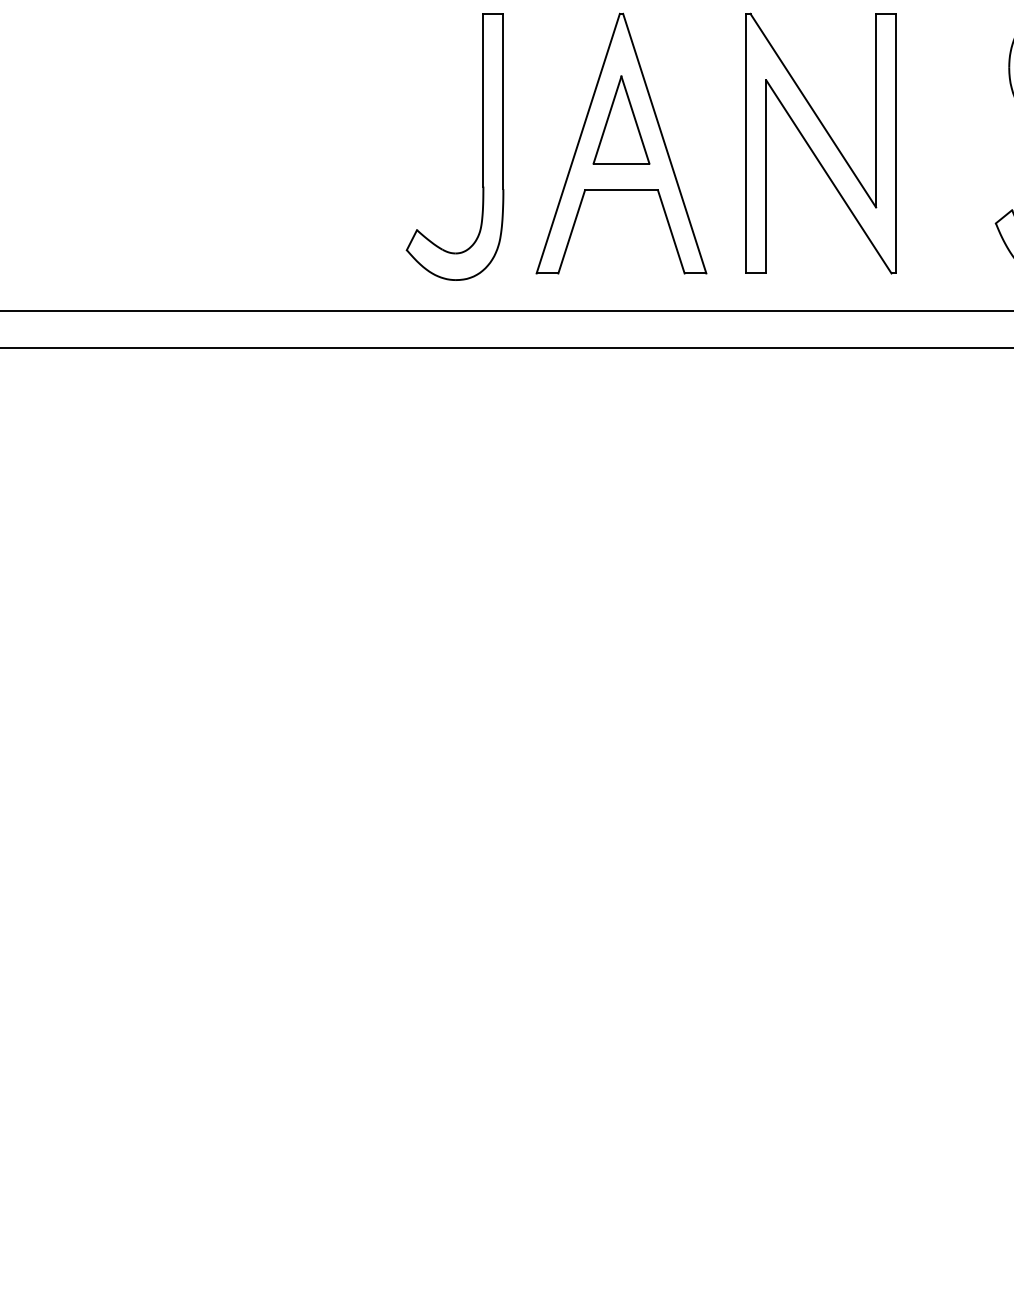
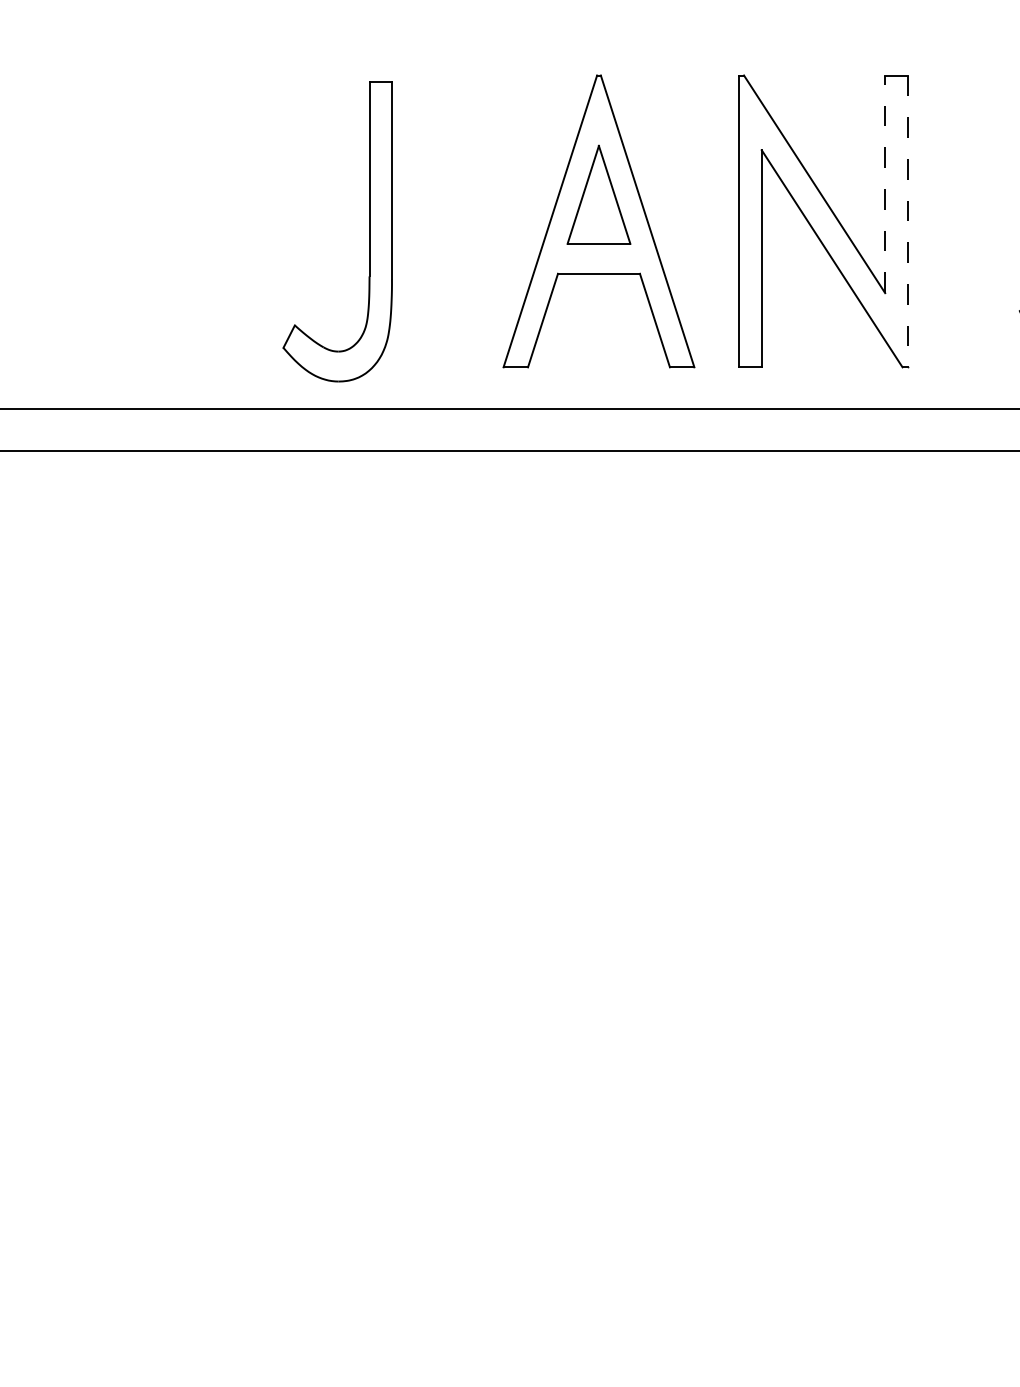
line: (876, 110) -> (885, 184), solid -> dashed
line: (896, 143) -> (908, 221), solid -> dashed
part: (482, 146) -> (368, 231), moved

